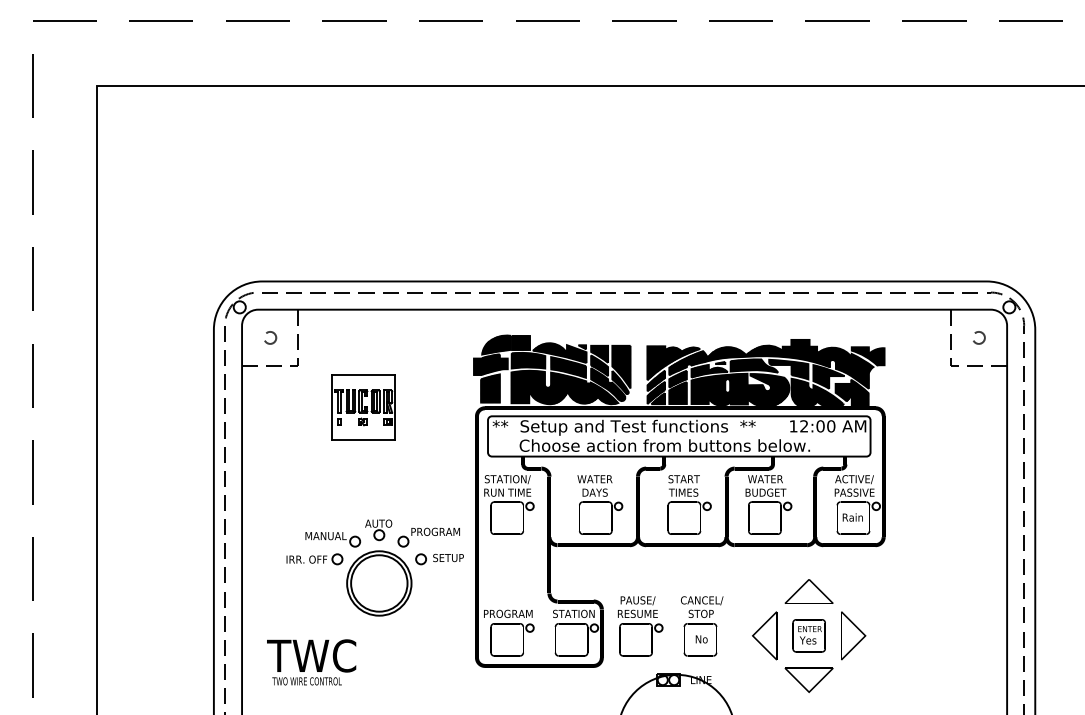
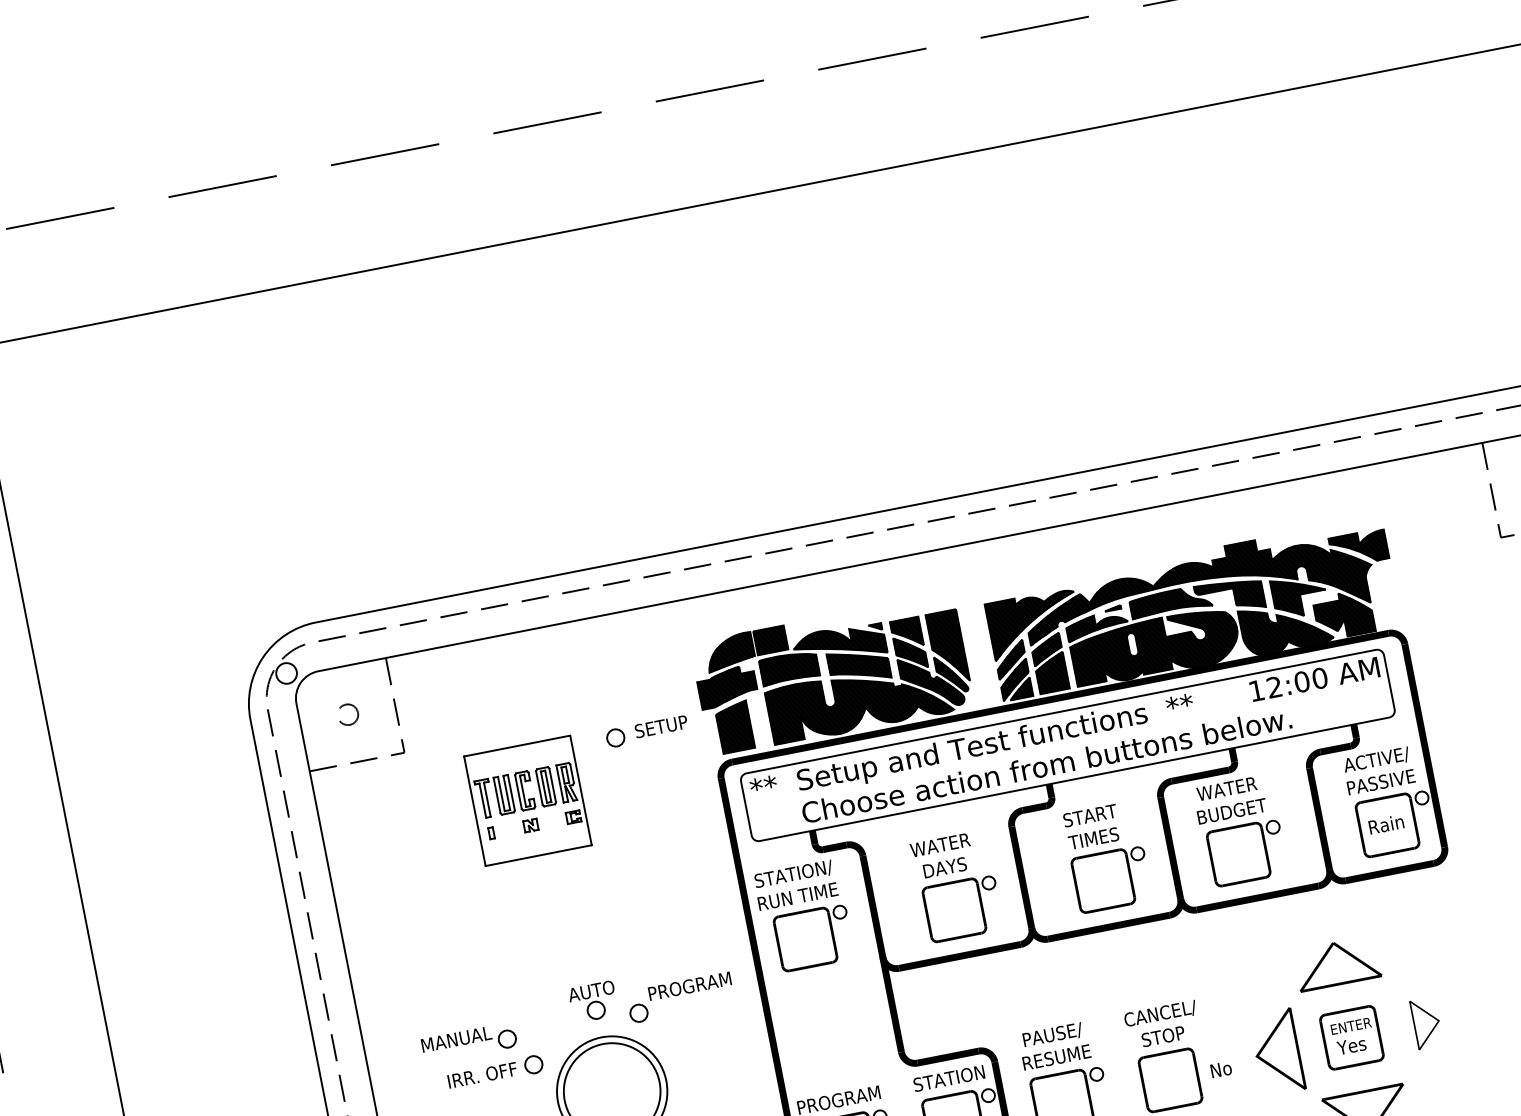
part: (333, 539) -> (470, 1042), moved
part: (439, 559) -> (646, 732), moved
part: (853, 635) -> (1426, 1022), size x0.6
text: (701, 639) -> (1220, 1069), moved

